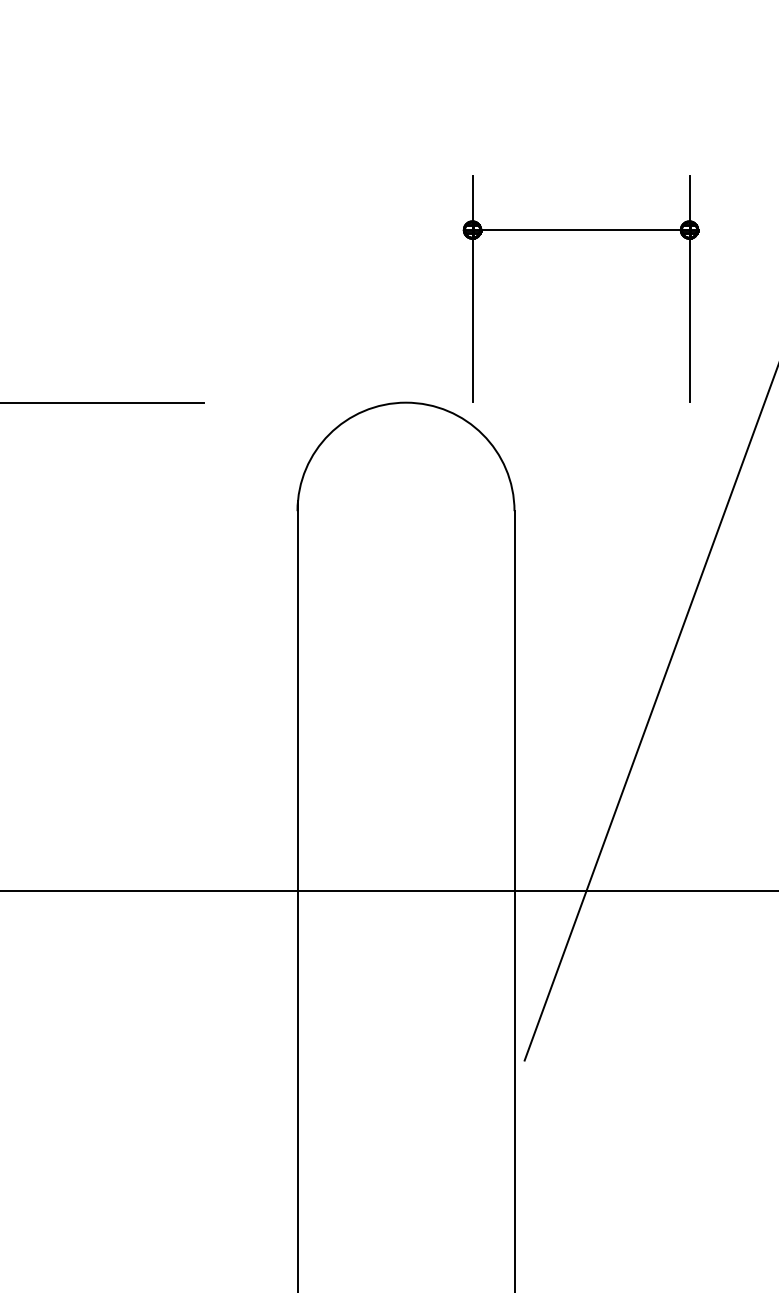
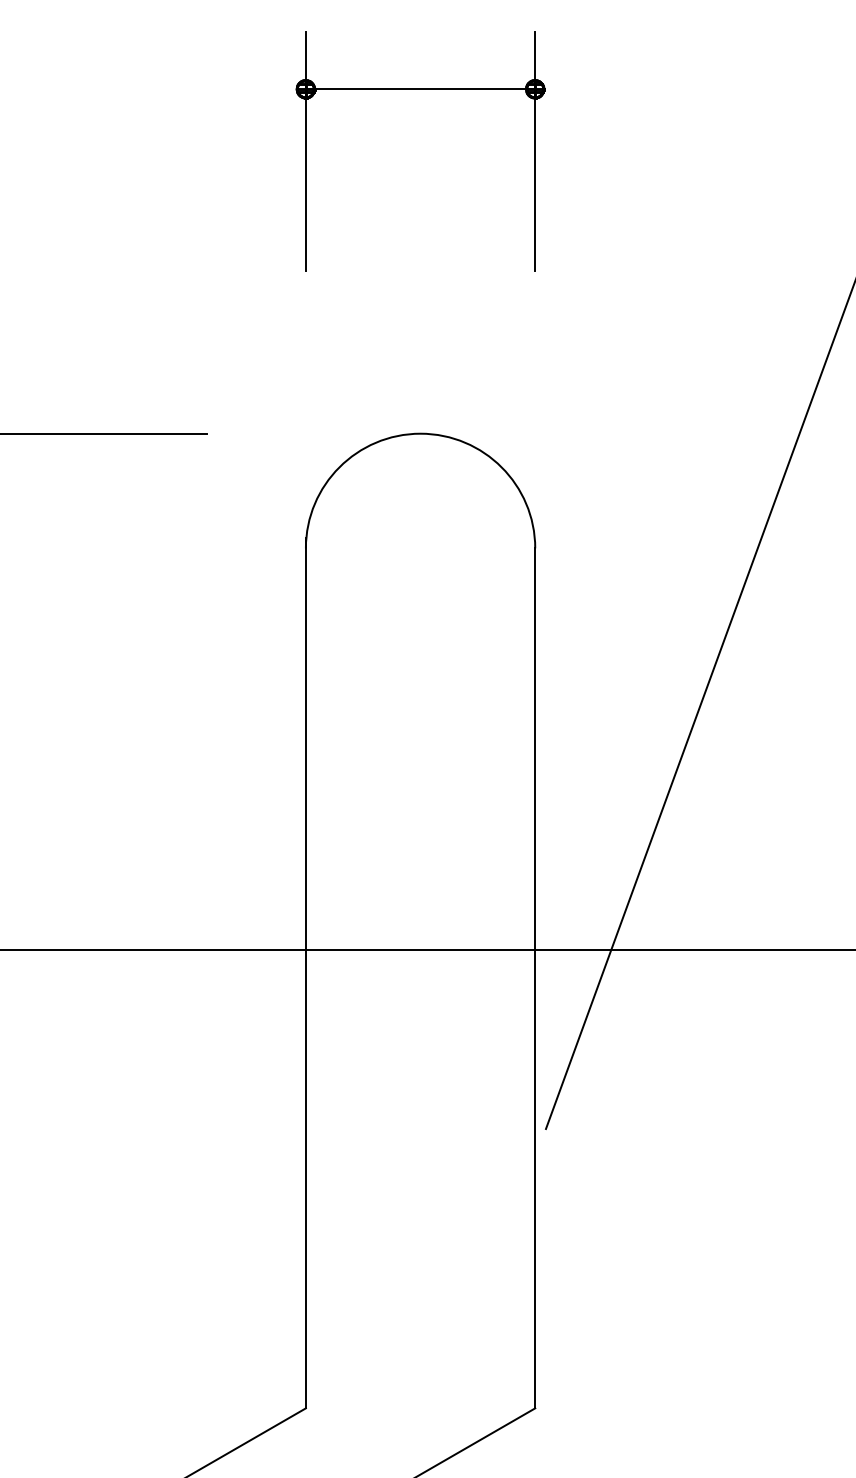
part: (580, 230) -> (420, 89), moved

